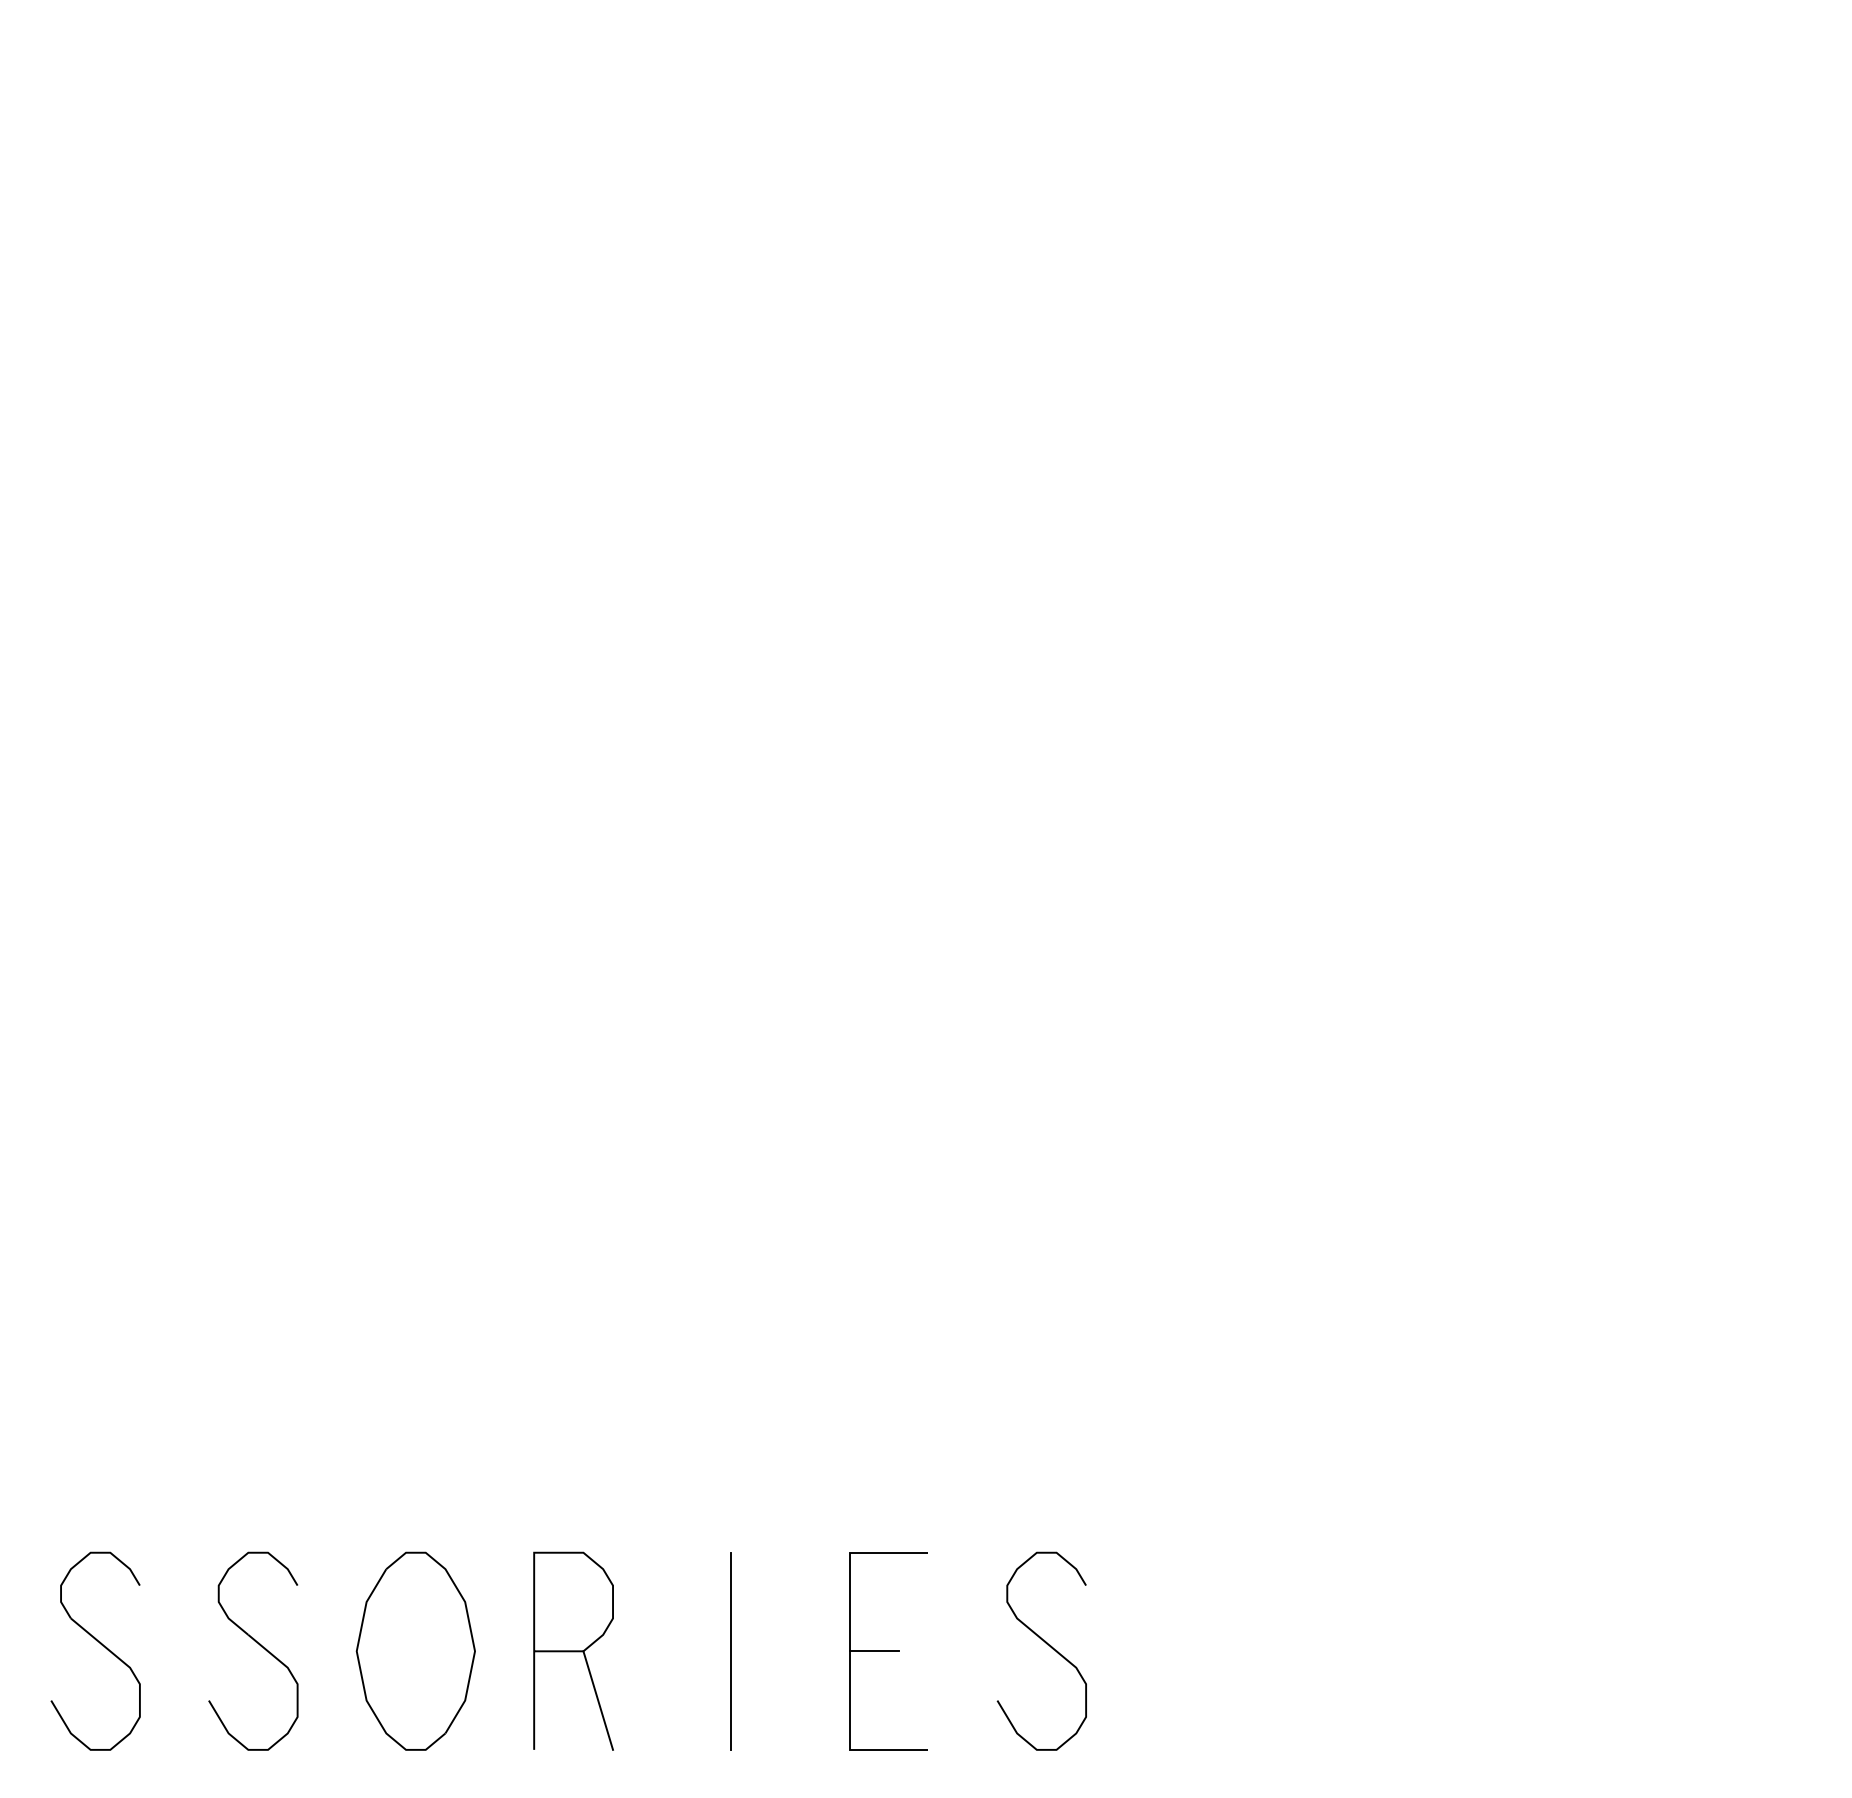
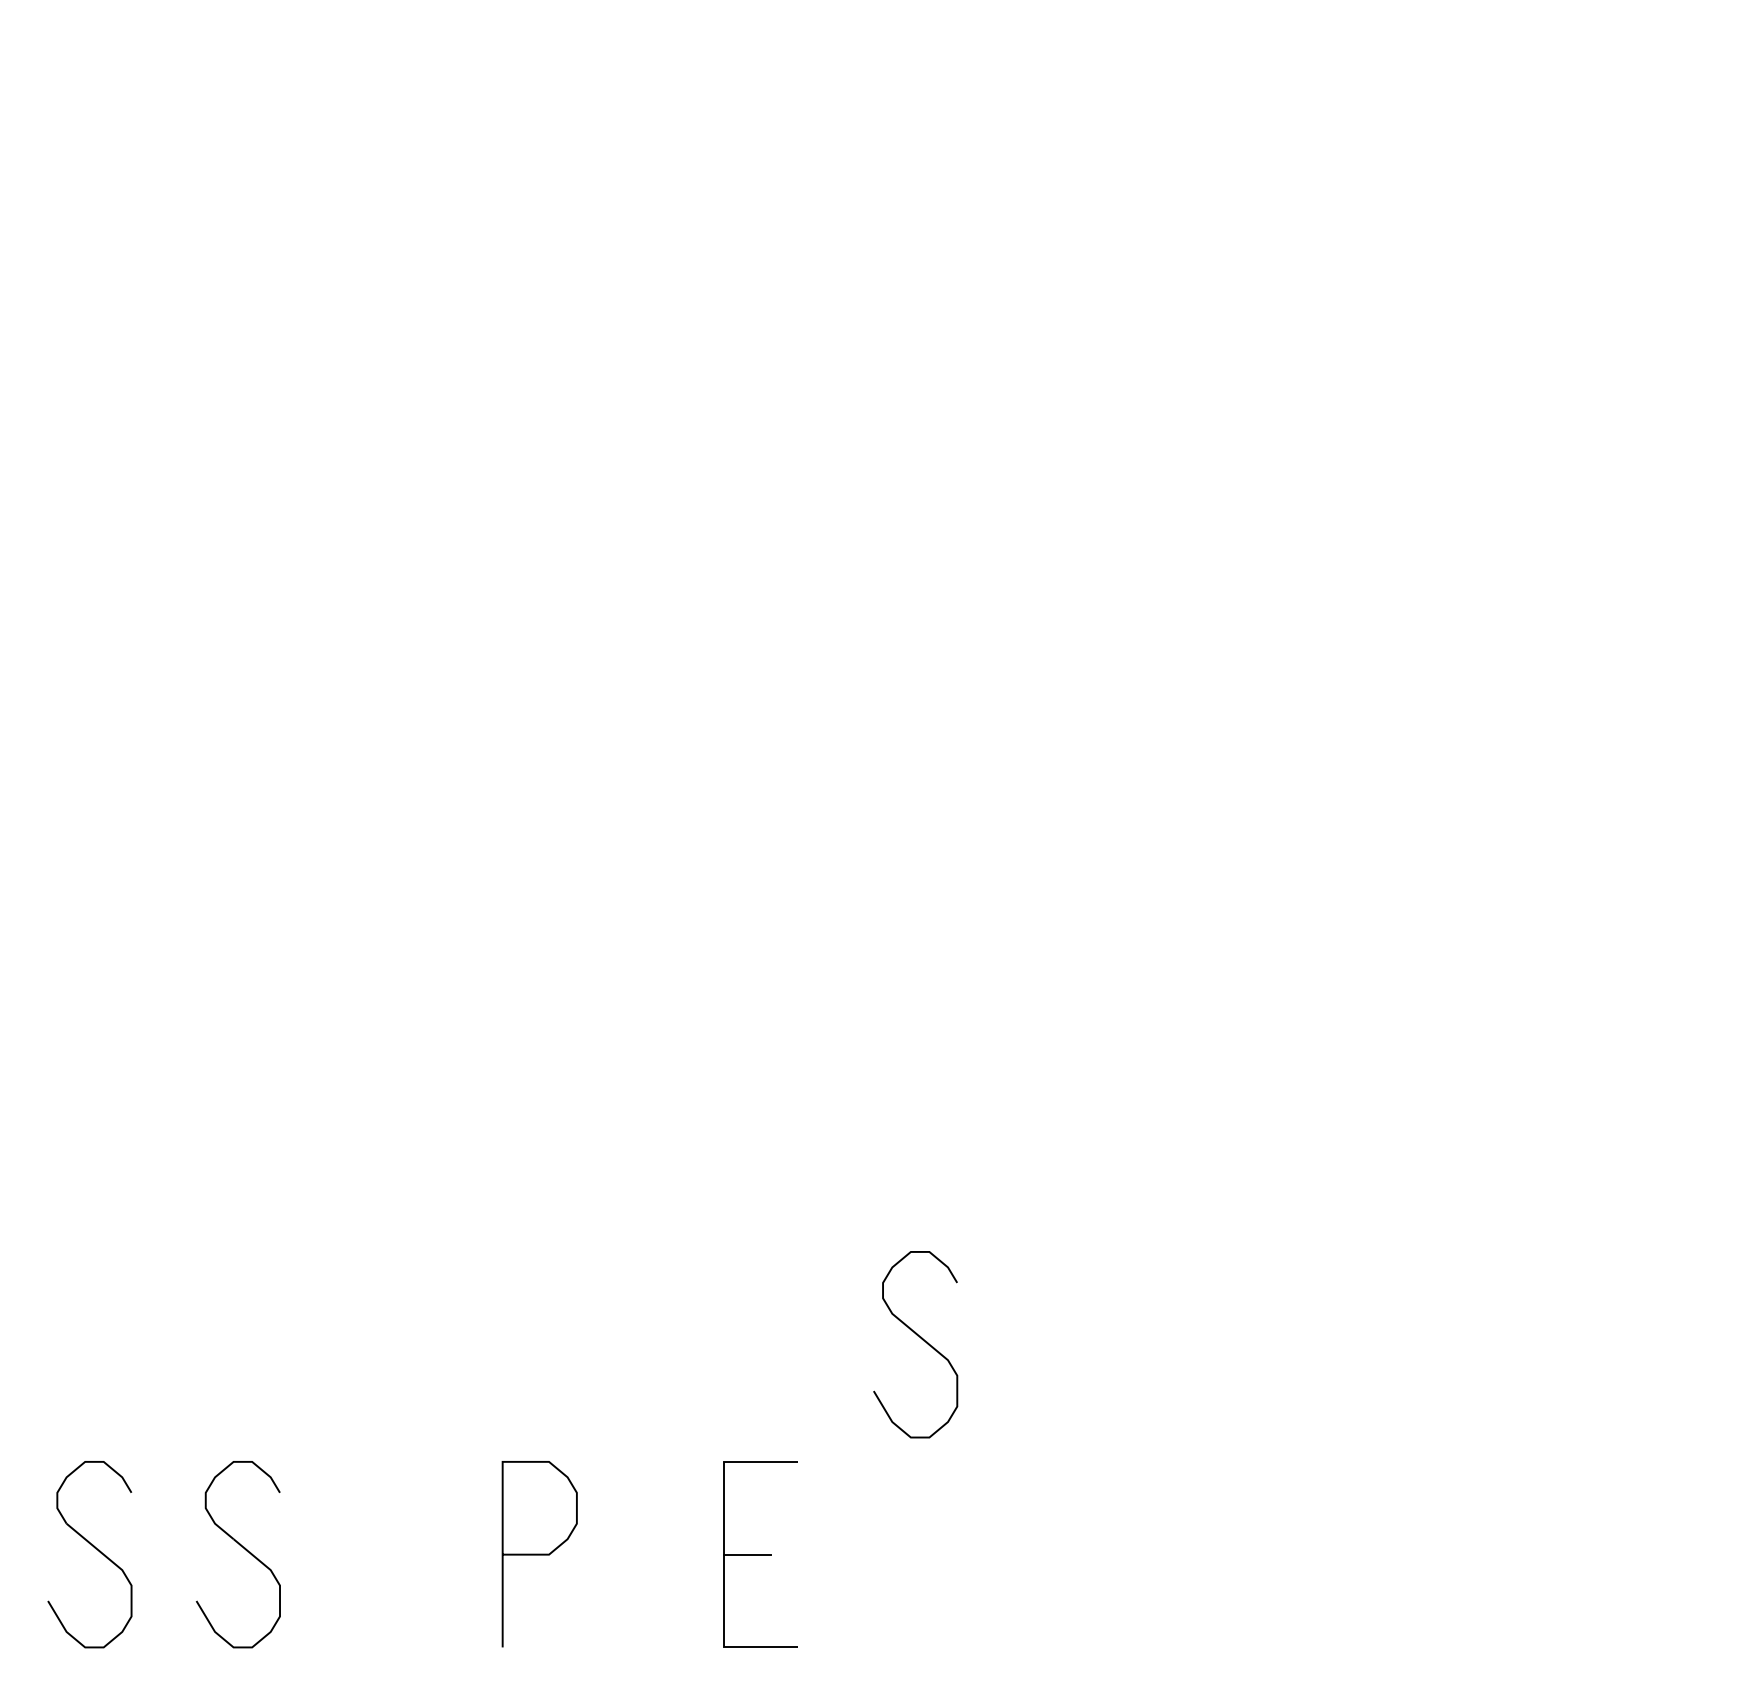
curve: (1046, 1644) -> (919, 1338), moved
part: (415, 1650) -> (390, 1553), removed
line: (731, 1650) -> (688, 1553), removed
part: (888, 1651) -> (760, 1554), moved
line: (598, 1700) -> (563, 1600), removed

